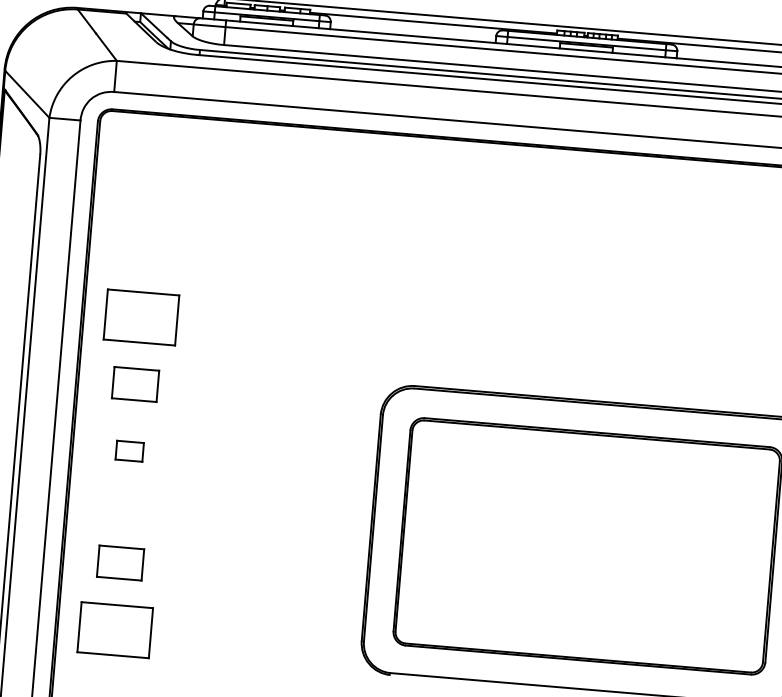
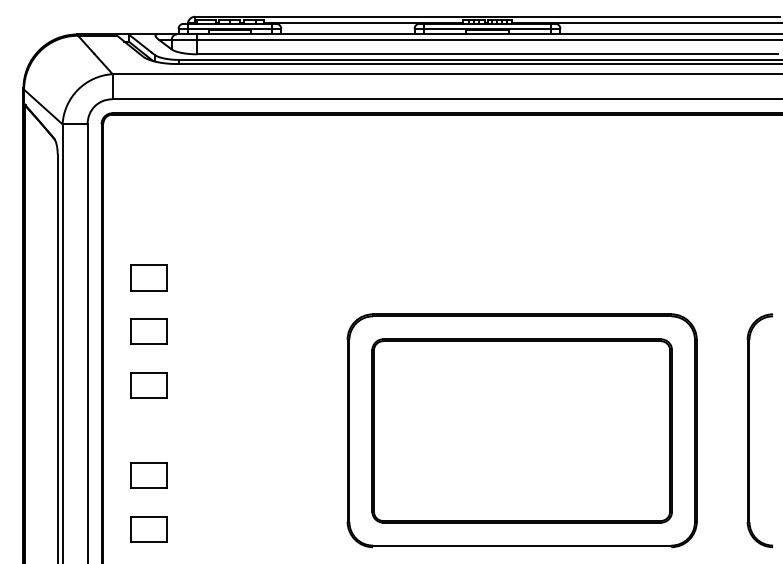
part: (140, 316) -> (148, 277), size x0.62
part: (128, 450) -> (148, 385), size x1.67
part: (113, 629) -> (148, 529), size x0.62

